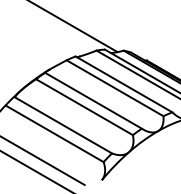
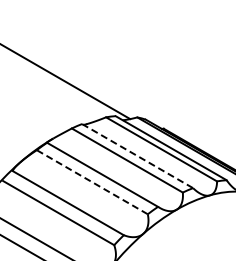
line: (124, 84) -> (138, 156), solid -> dashed
line: (83, 106) -> (91, 181), solid -> dashed

